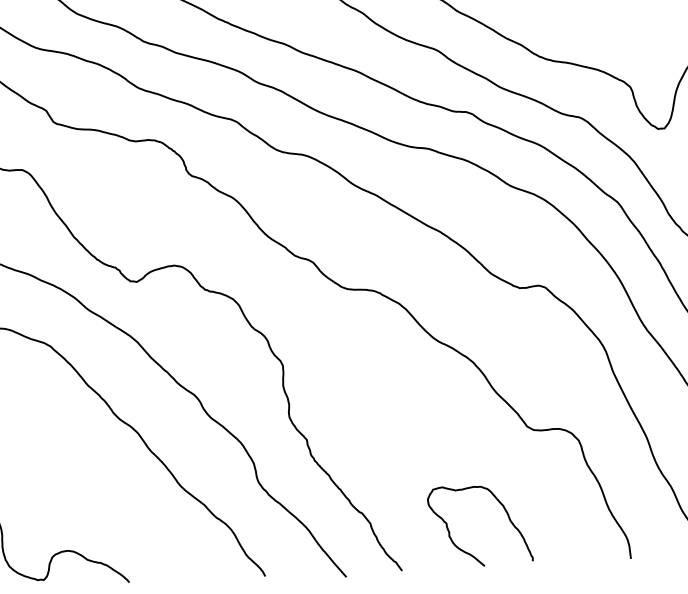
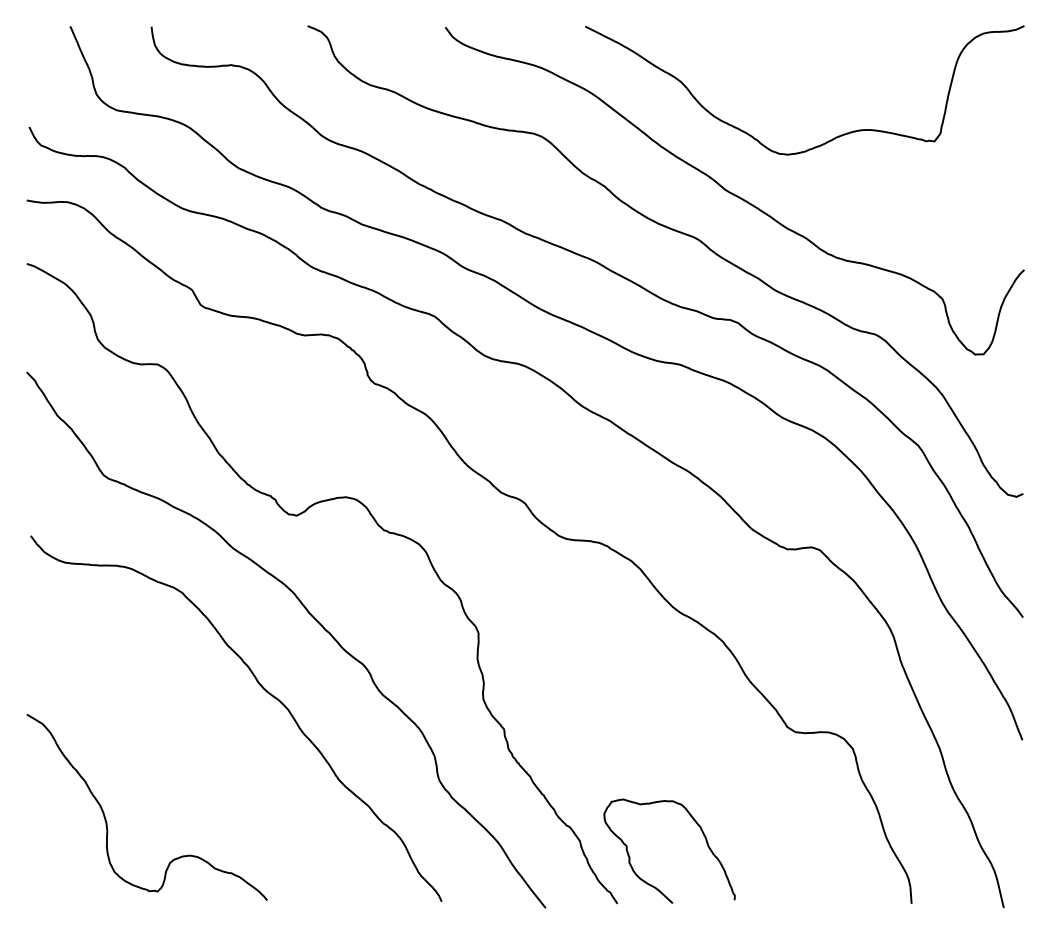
curve: (505, 510) -> (702, 833), moved

